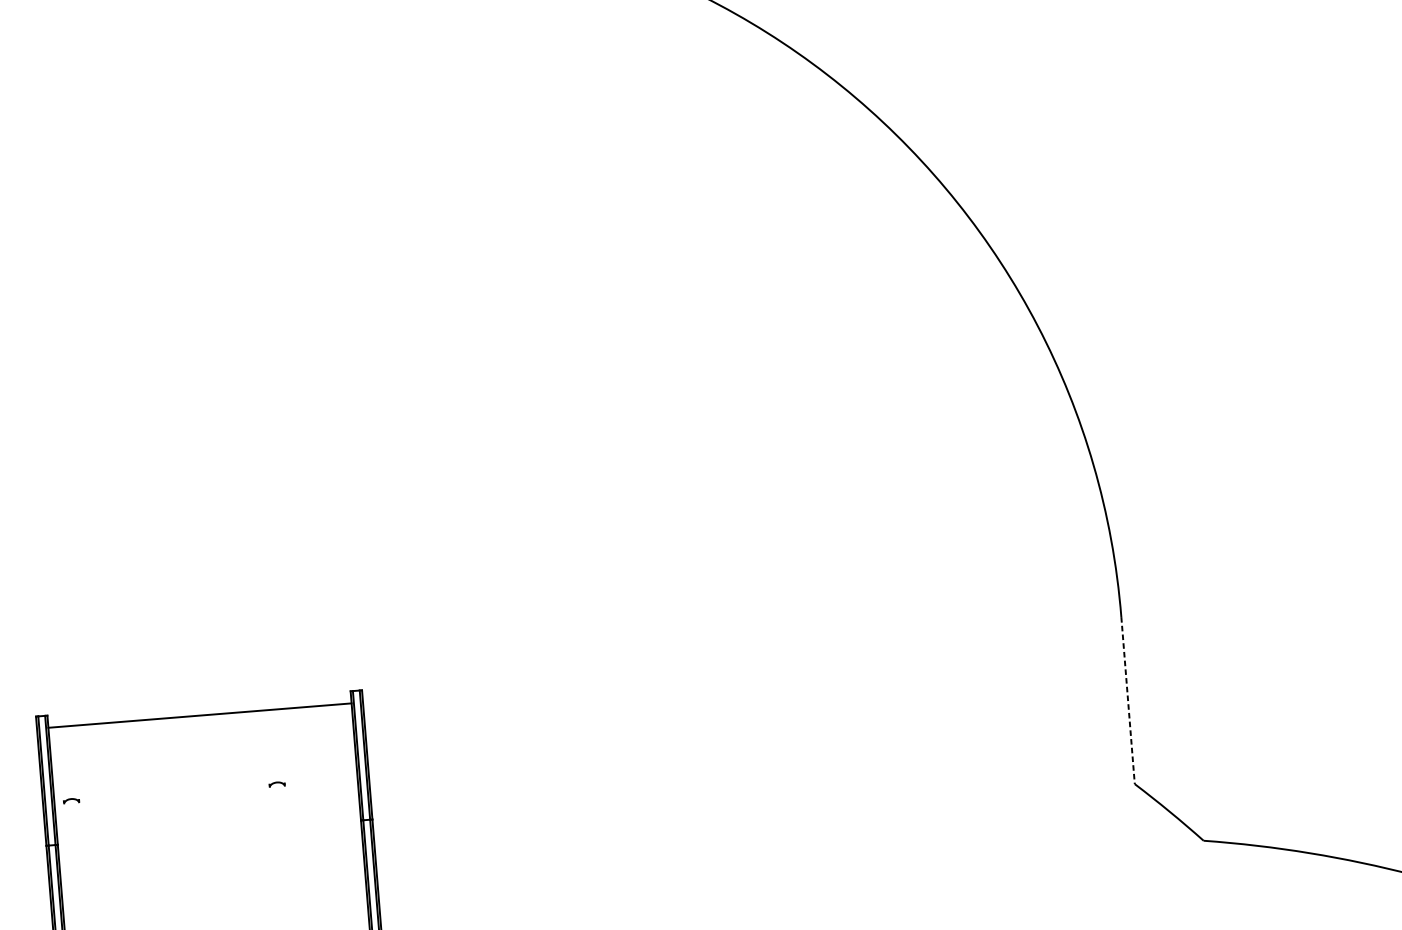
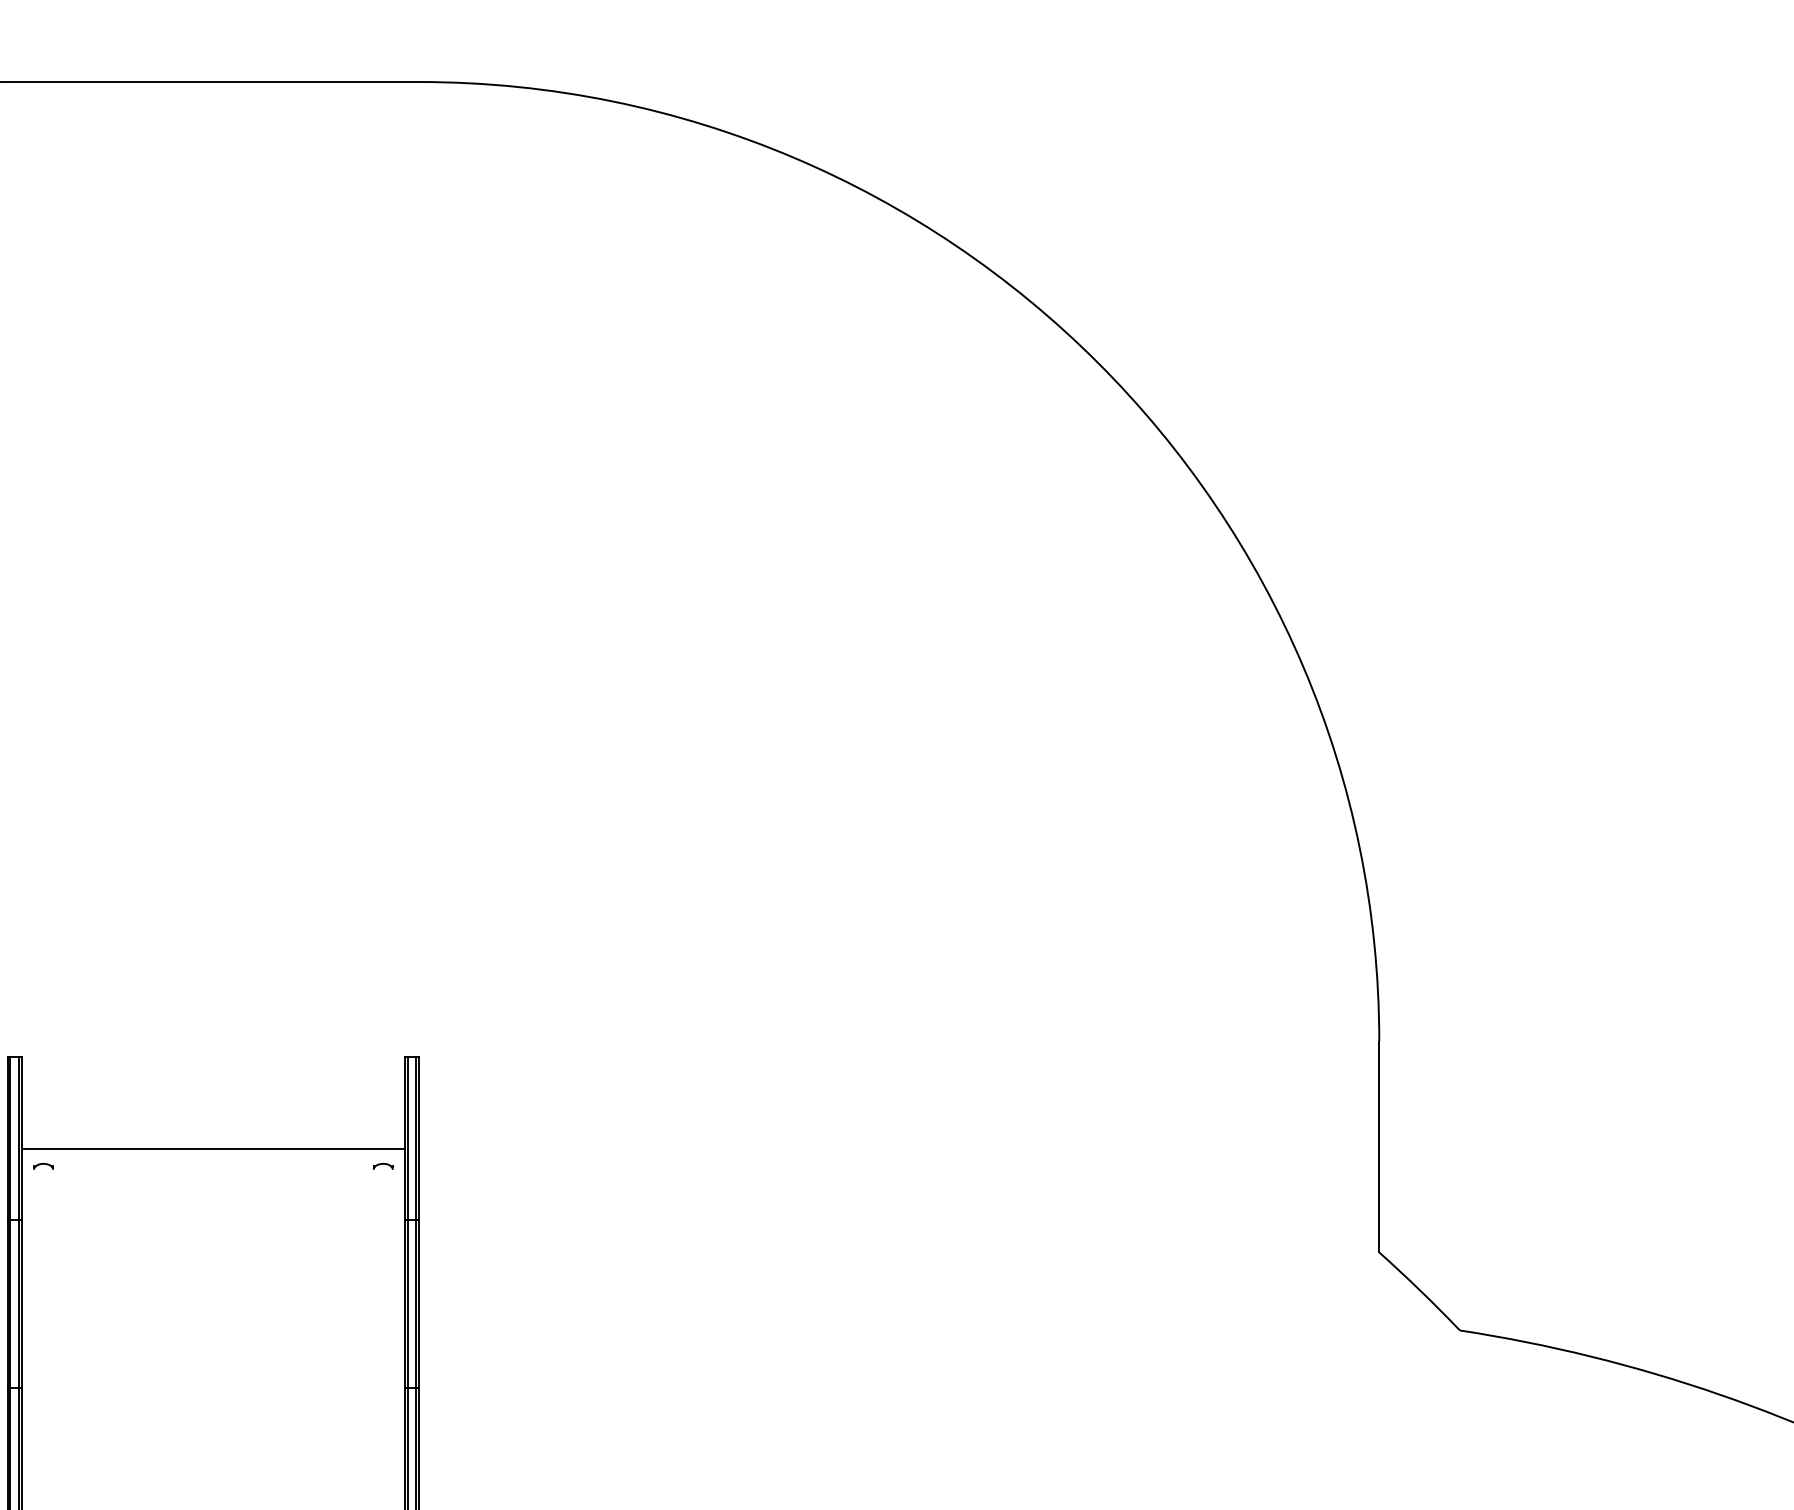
line: (1128, 700) -> (1379, 1147), dashed -> solid
line: (199, 715) -> (212, 1149), moved
part: (276, 784) -> (382, 1166), moved

